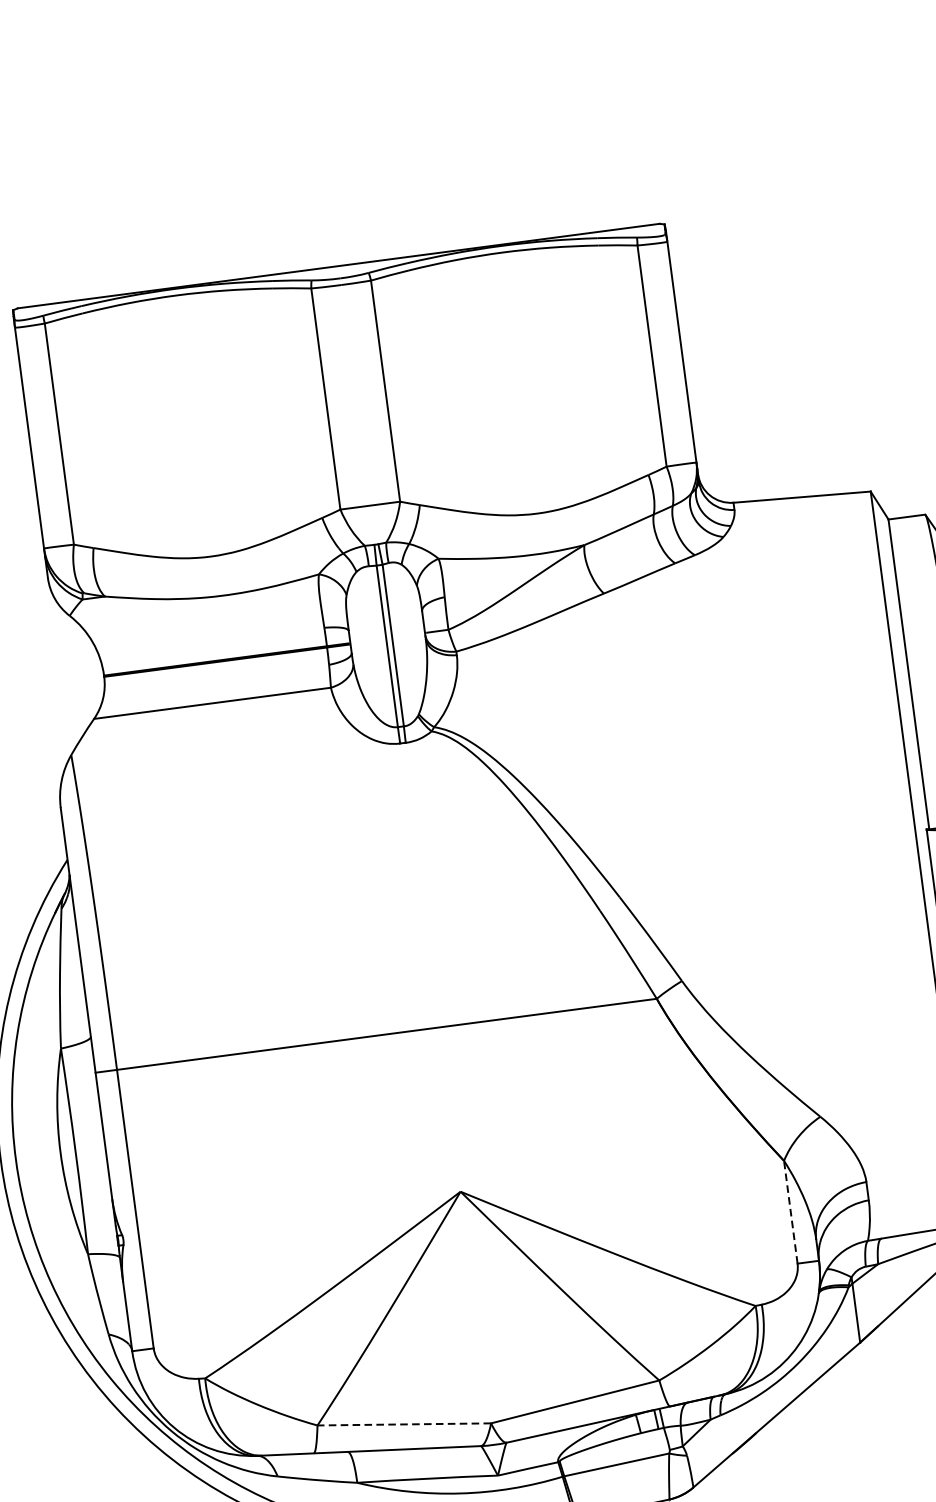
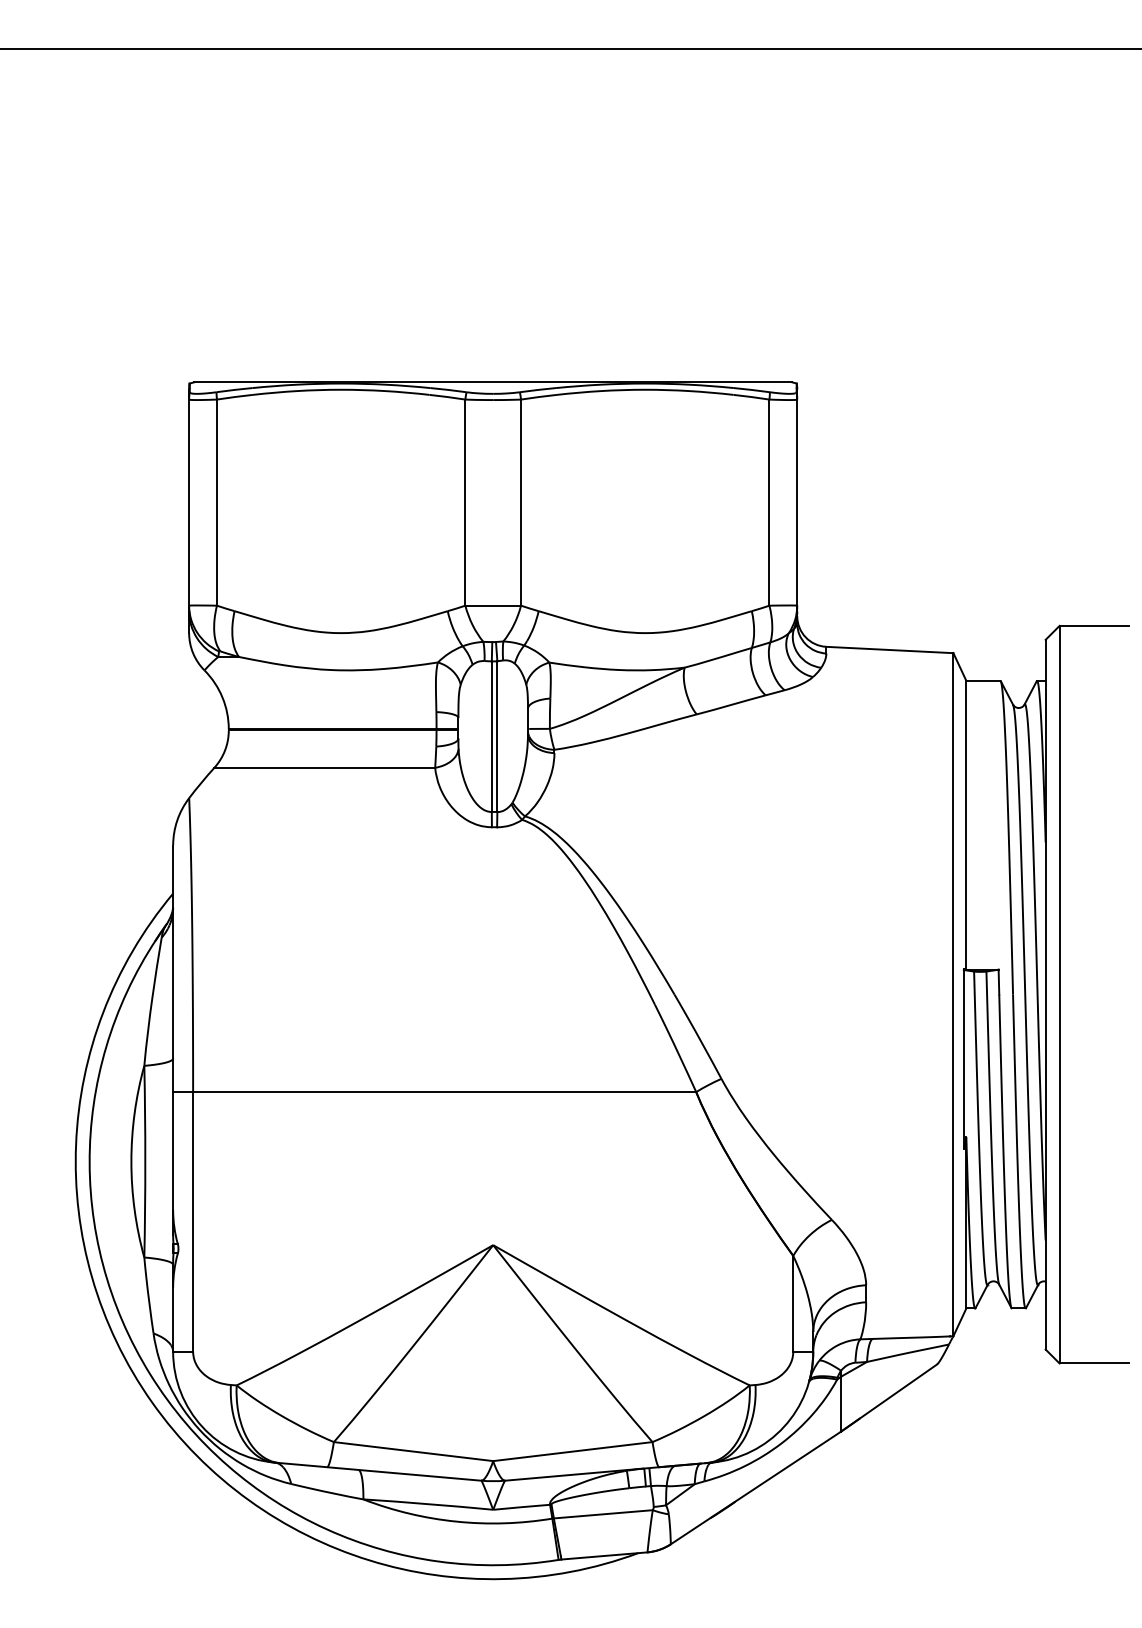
line: (791, 1211) -> (793, 1303), dashed -> solid
line: (404, 1424) -> (413, 1451), dashed -> solid

